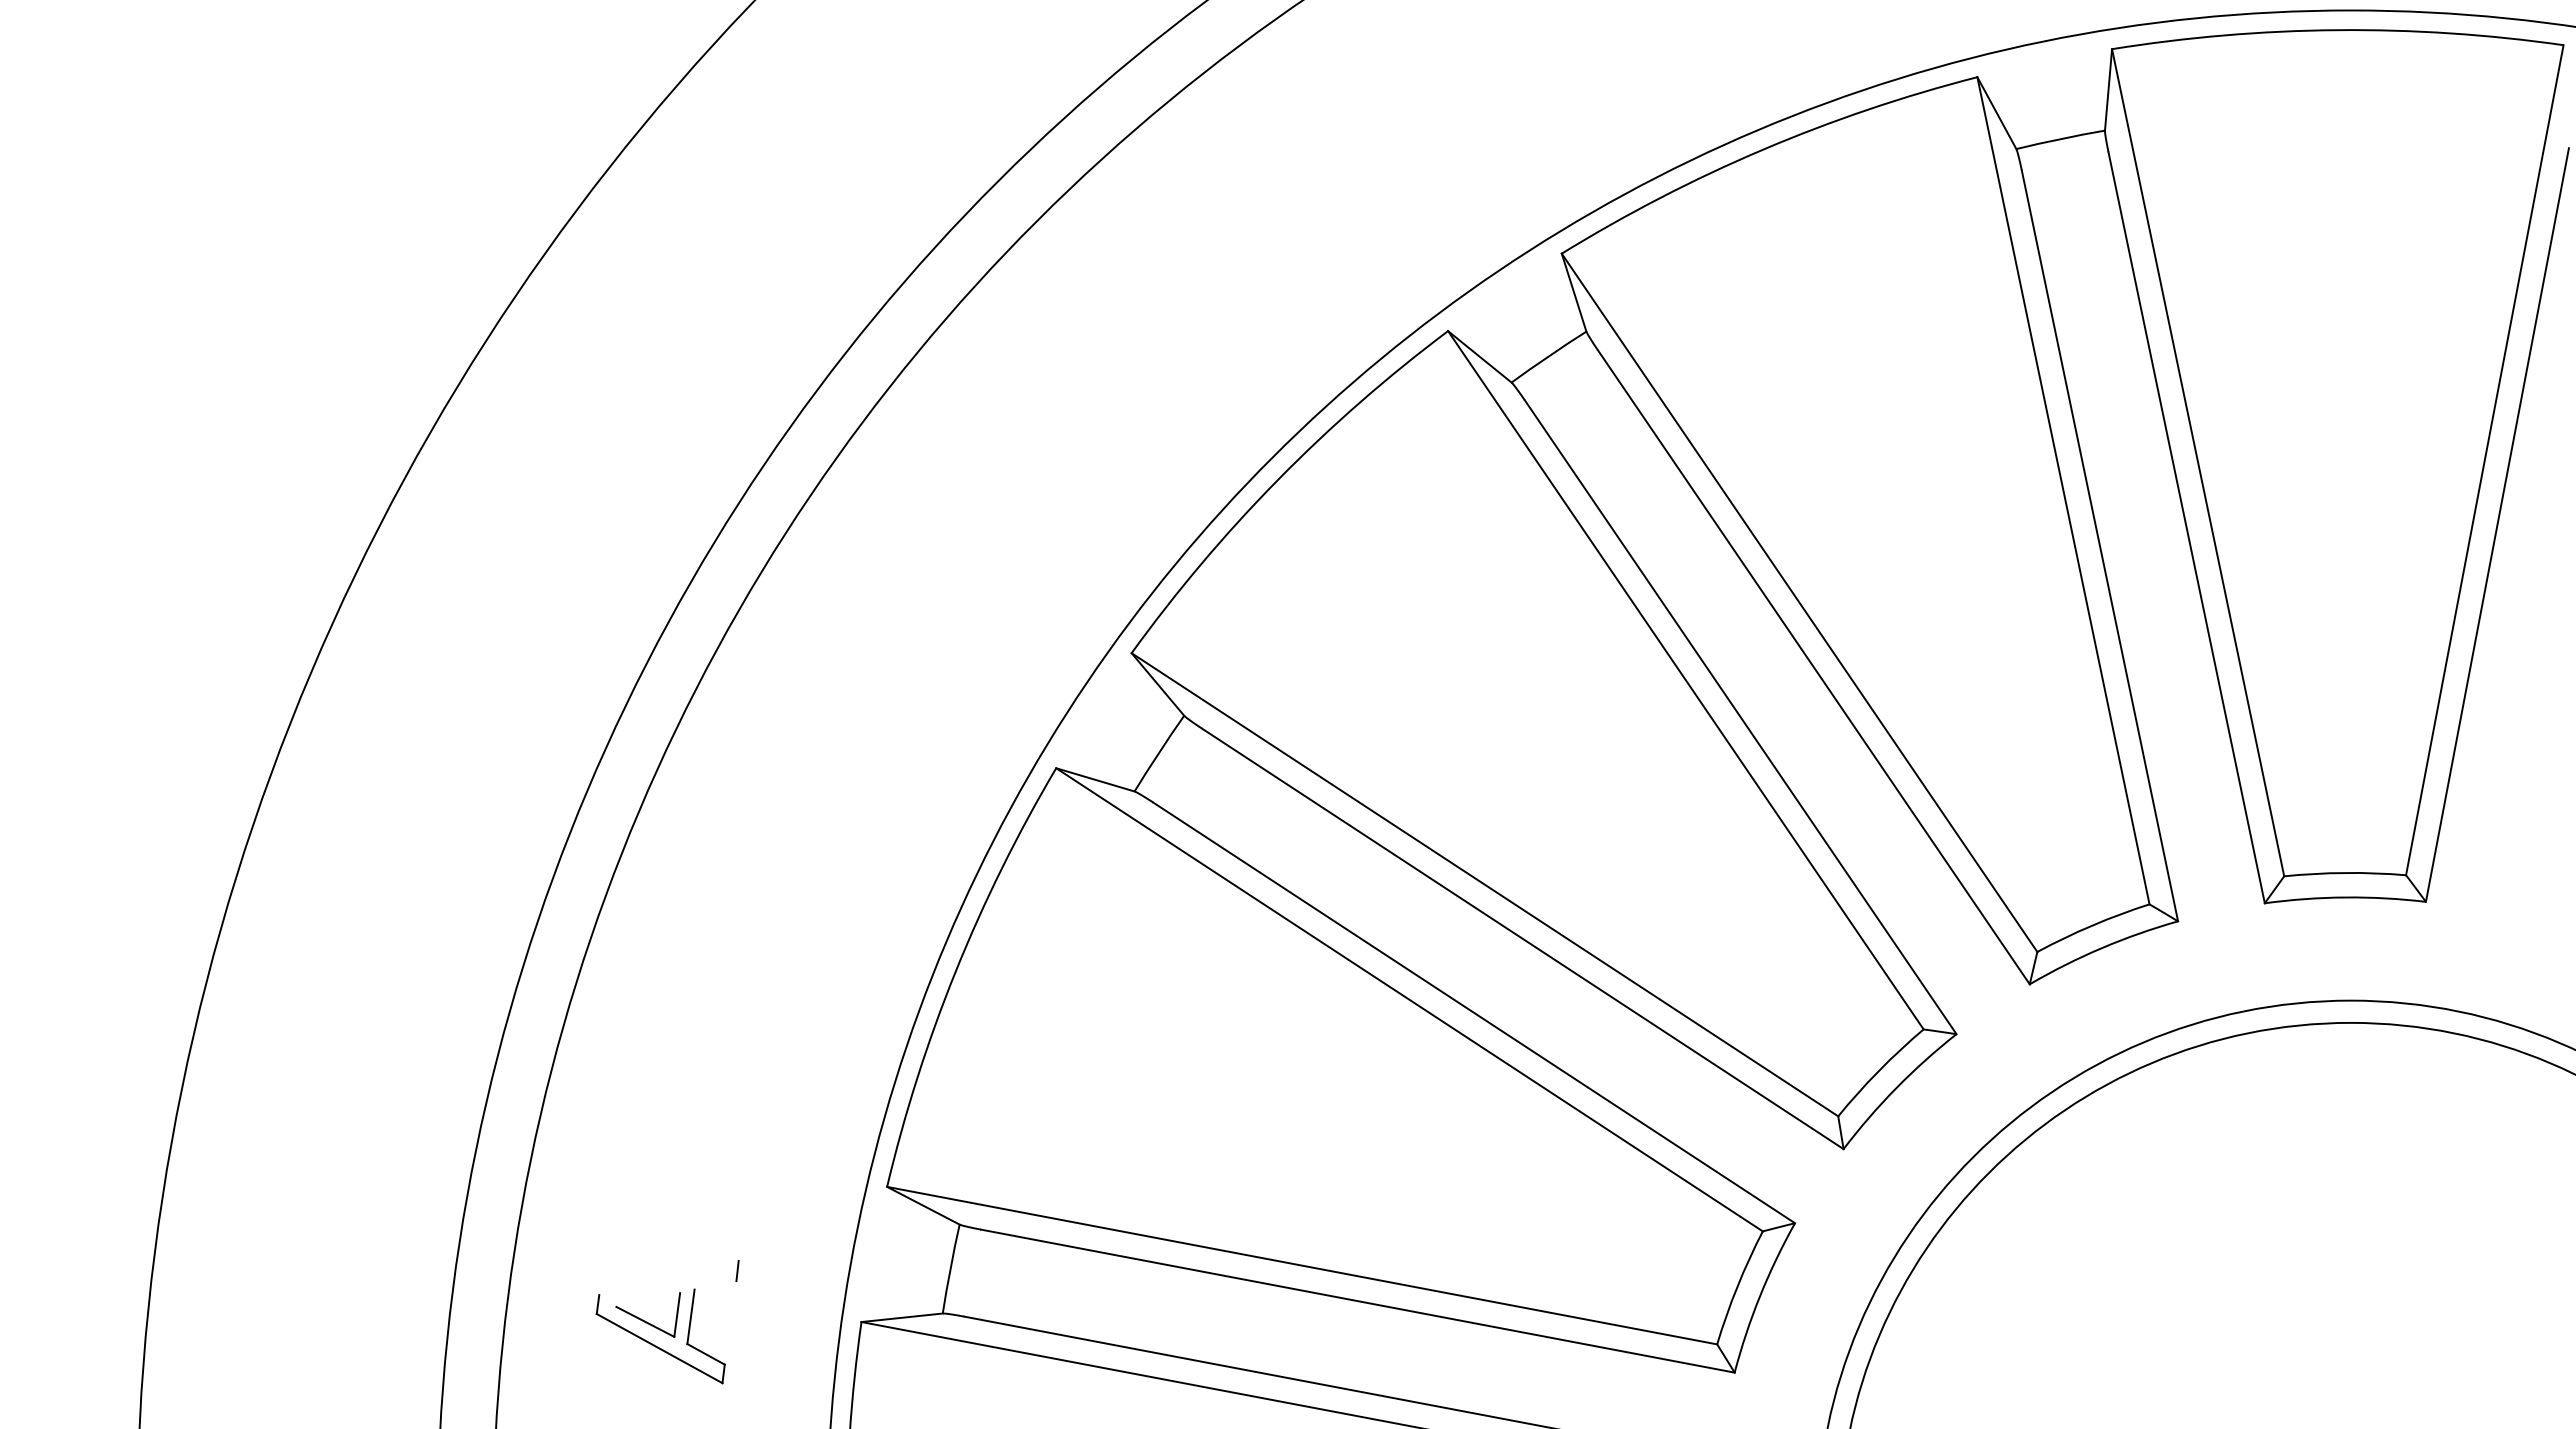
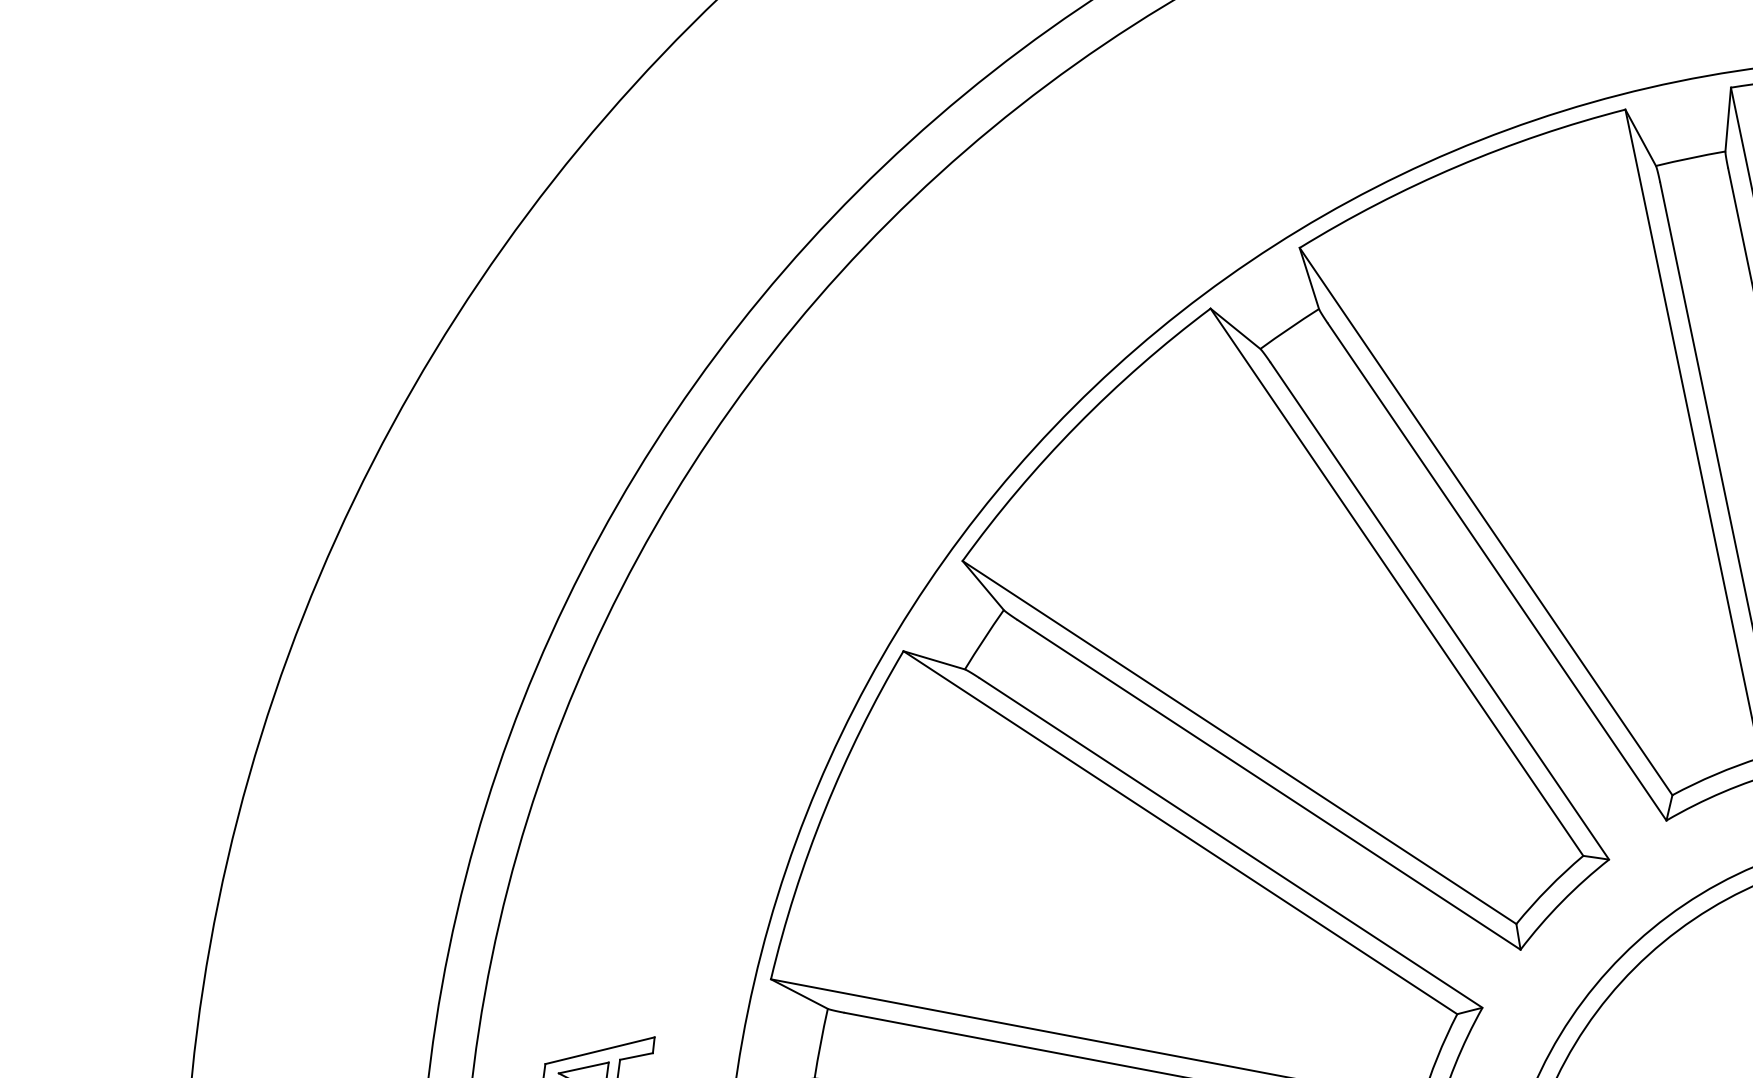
line: (668, 1277) -> (599, 1050), added
line: (715, 1285) -> (636, 1056), added
line: (648, 1299) -> (583, 1067), added

